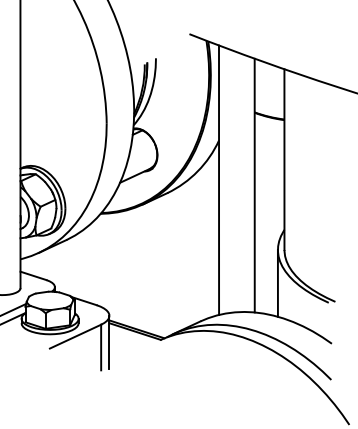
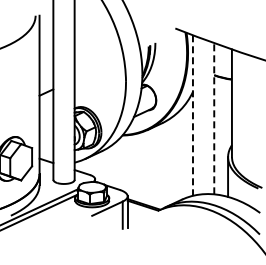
line: (218, 181) -> (192, 116), solid -> dashed
line: (255, 185) -> (214, 118), solid -> dashed

